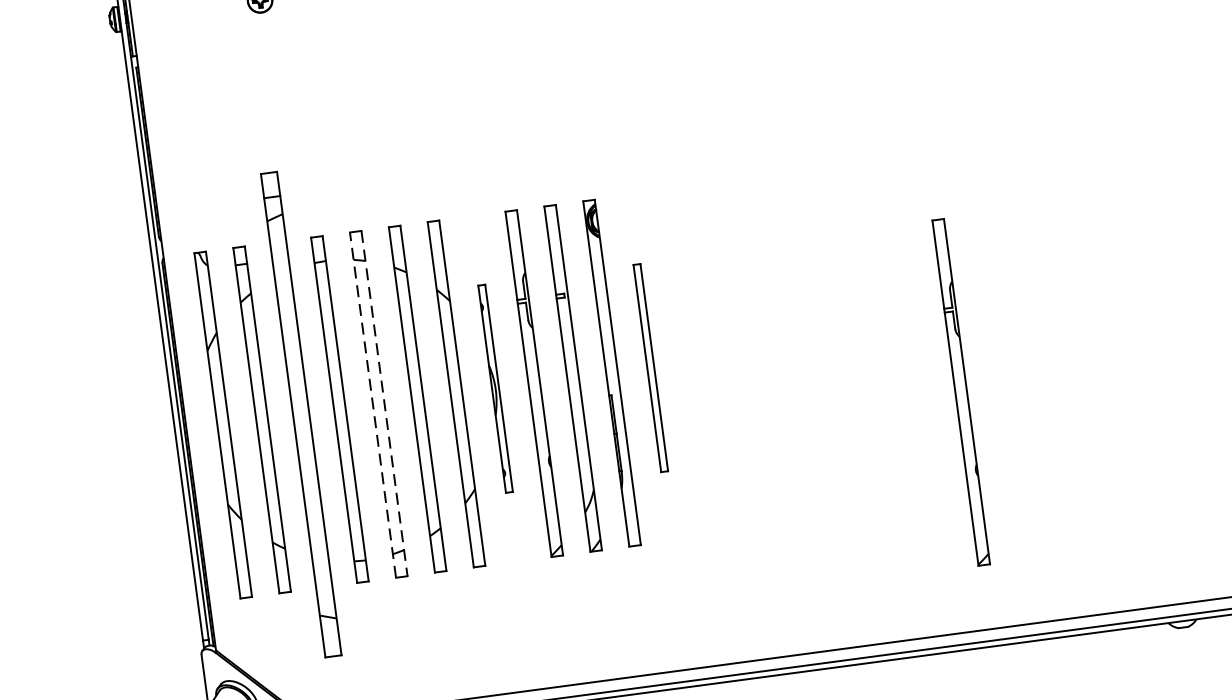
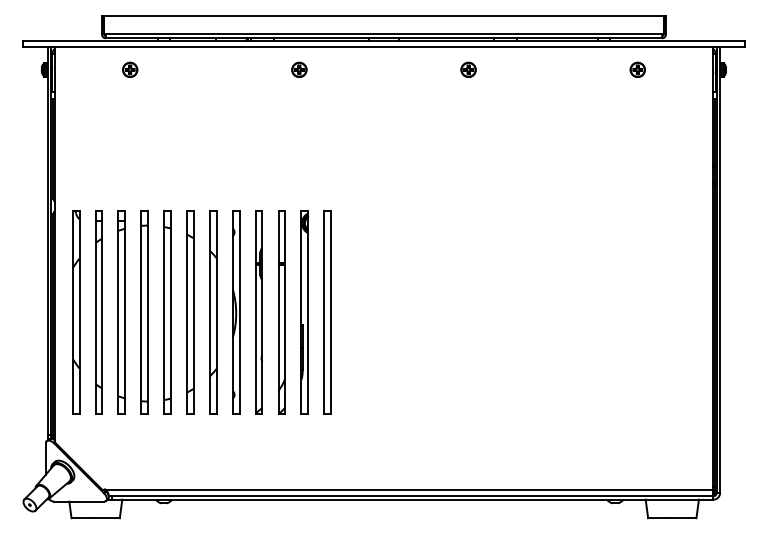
part: (650, 368) -> (327, 312), size x1.67
part: (495, 388) -> (236, 312), size x1.67
part: (960, 392) -> (504, 350), removed
line: (383, 403) -> (170, 312), dashed -> solid
line: (373, 405) -> (164, 312), dashed -> solid
part: (300, 414) -> (121, 312), size x0.71

